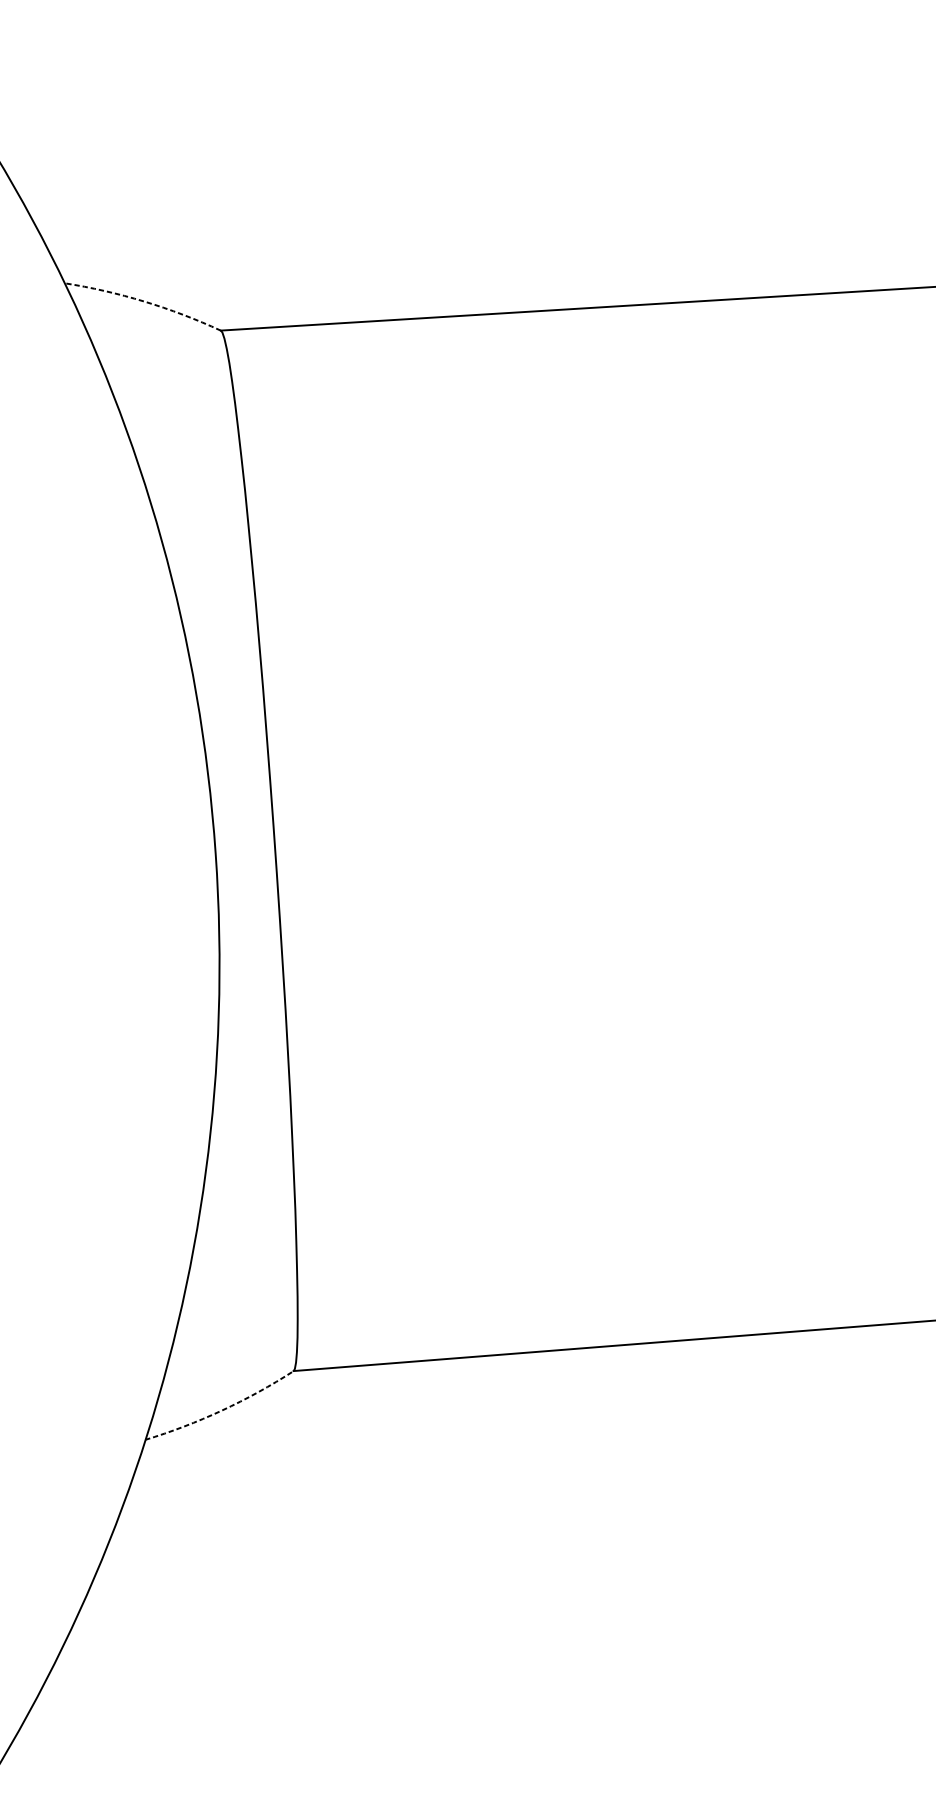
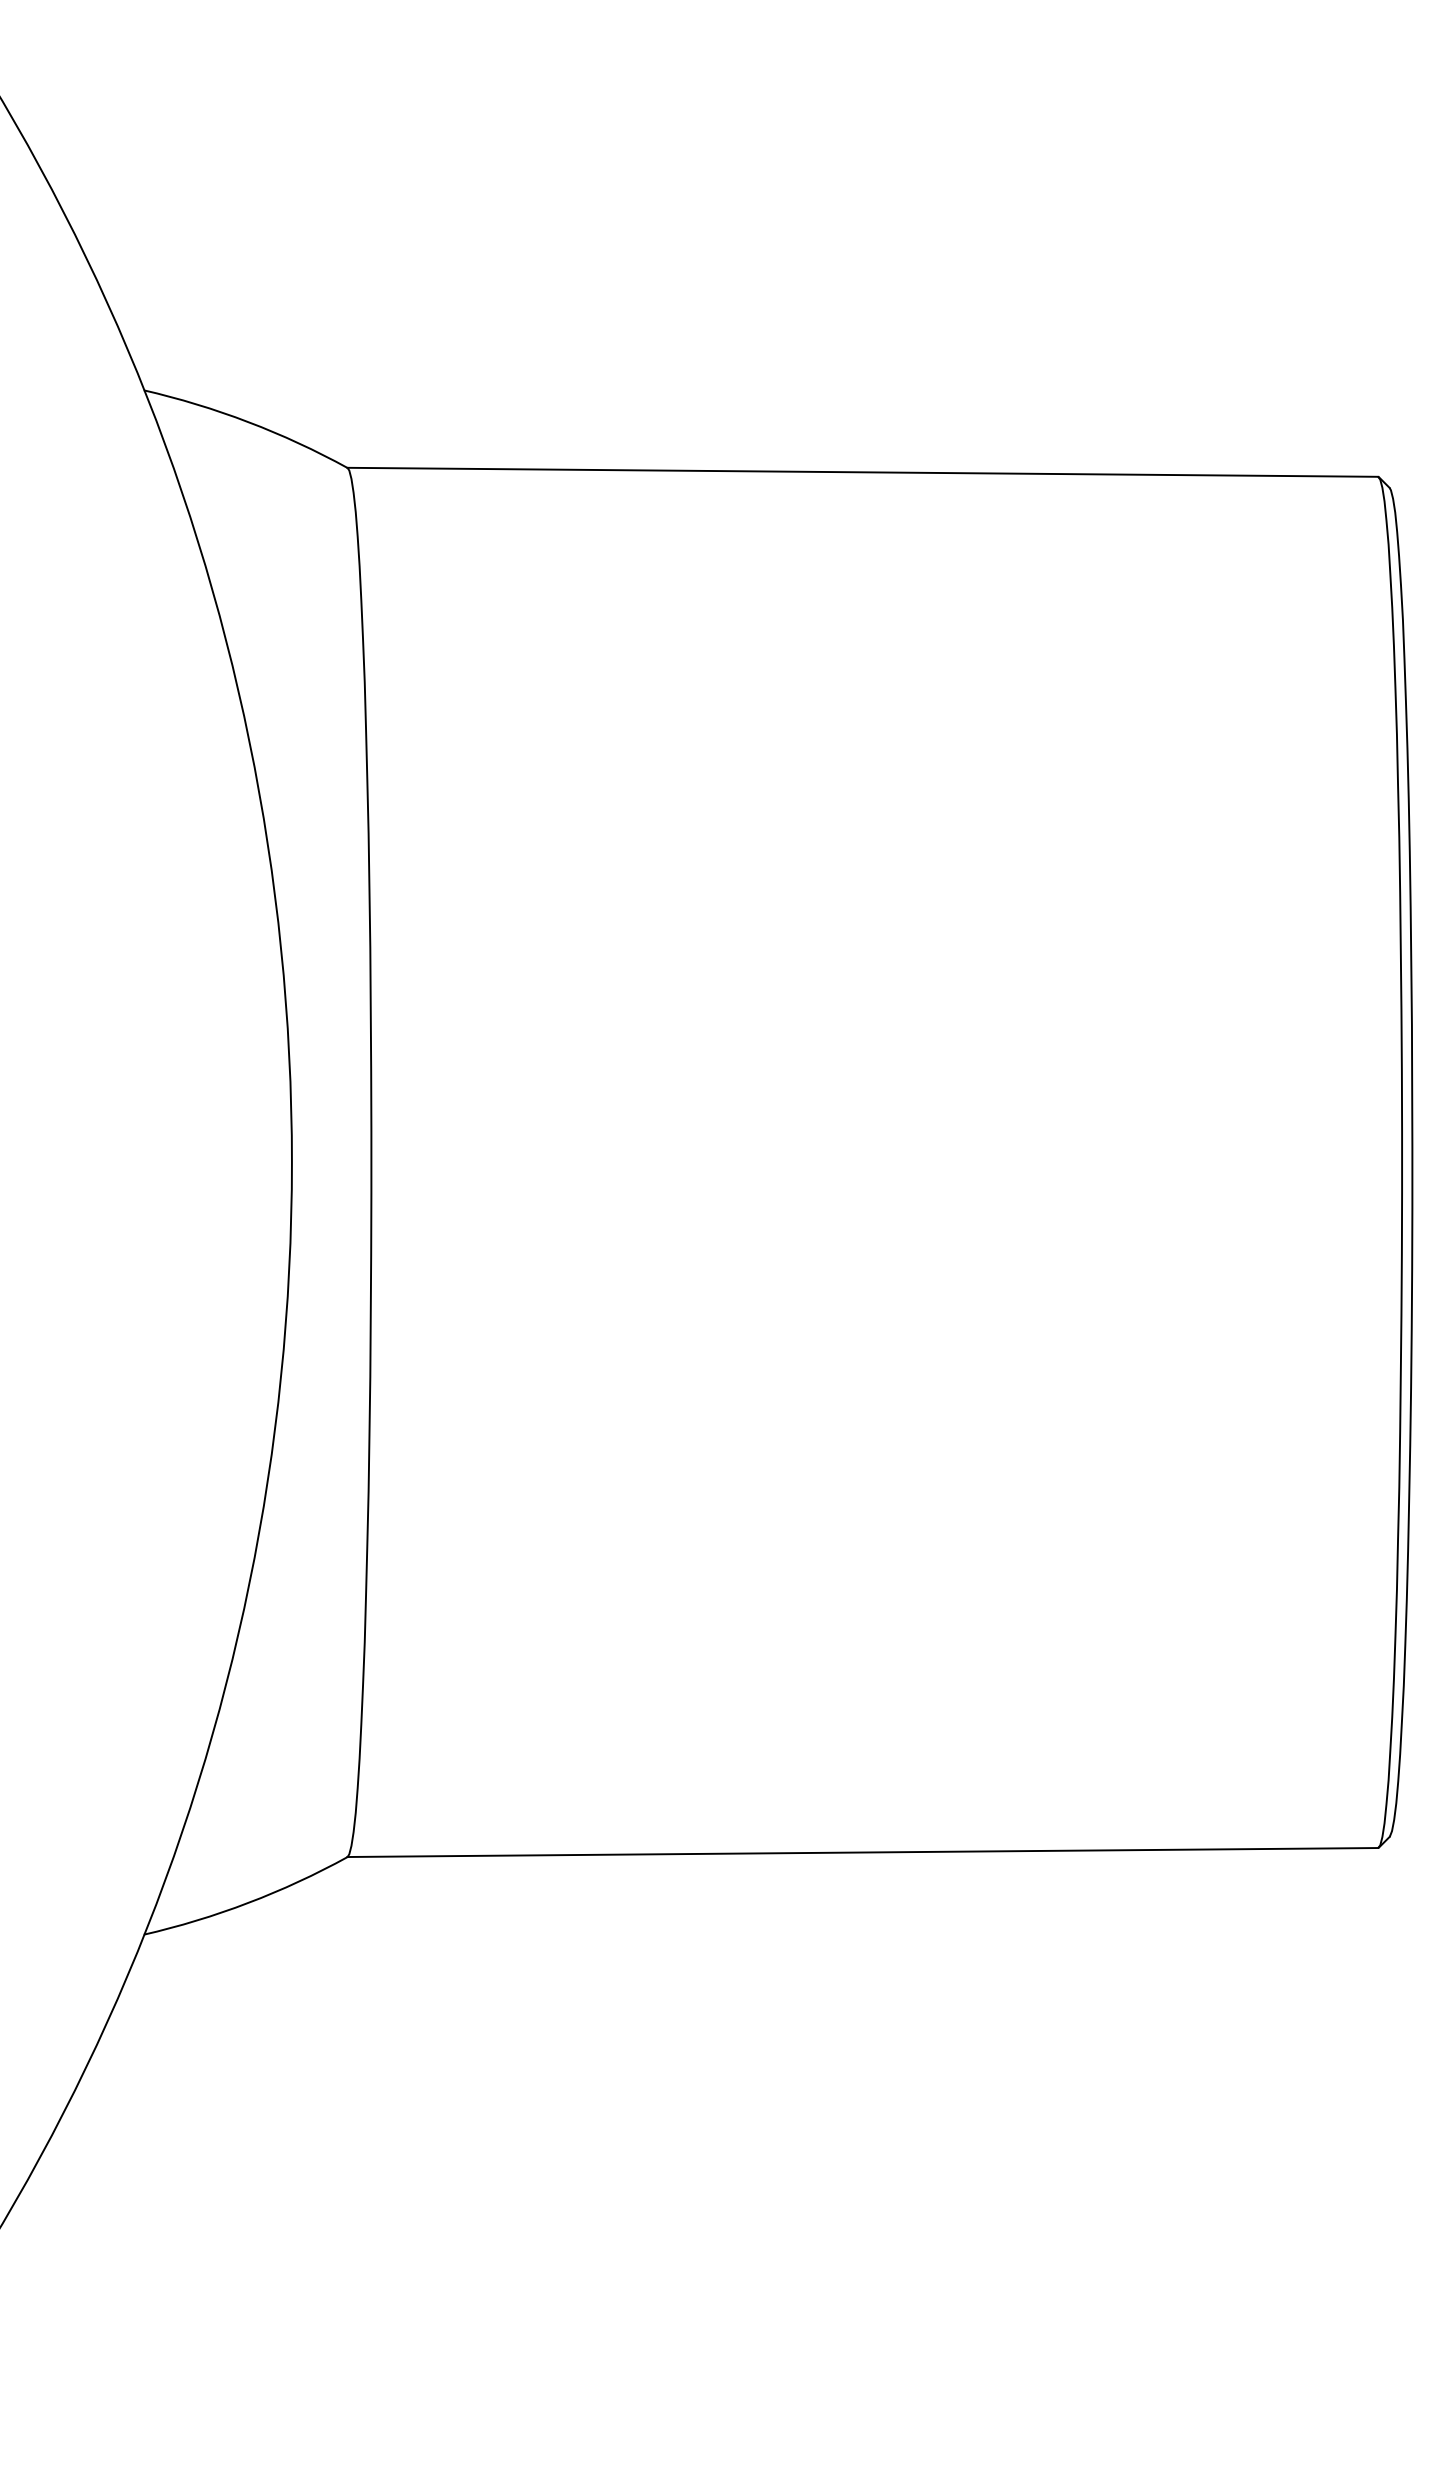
arc: (144, 301) -> (248, 422), dashed -> solid
arc: (221, 1410) -> (248, 1902), dashed -> solid

